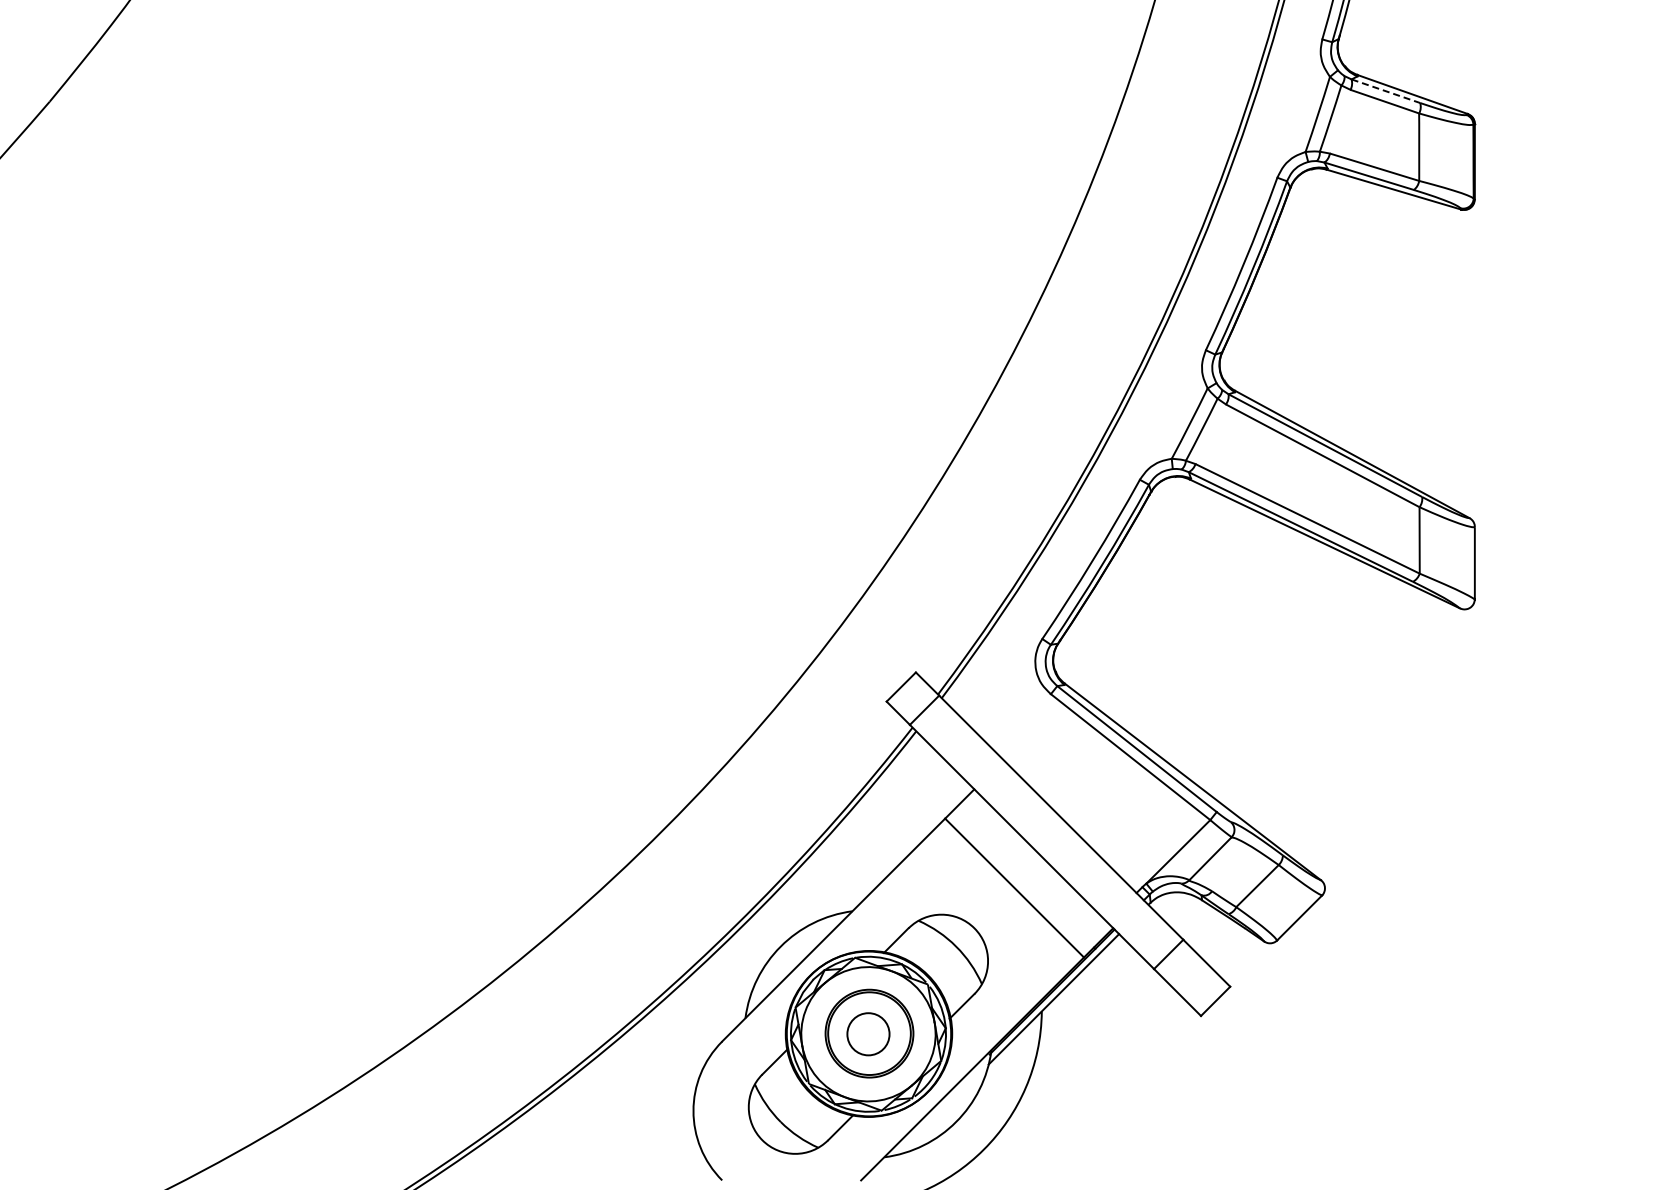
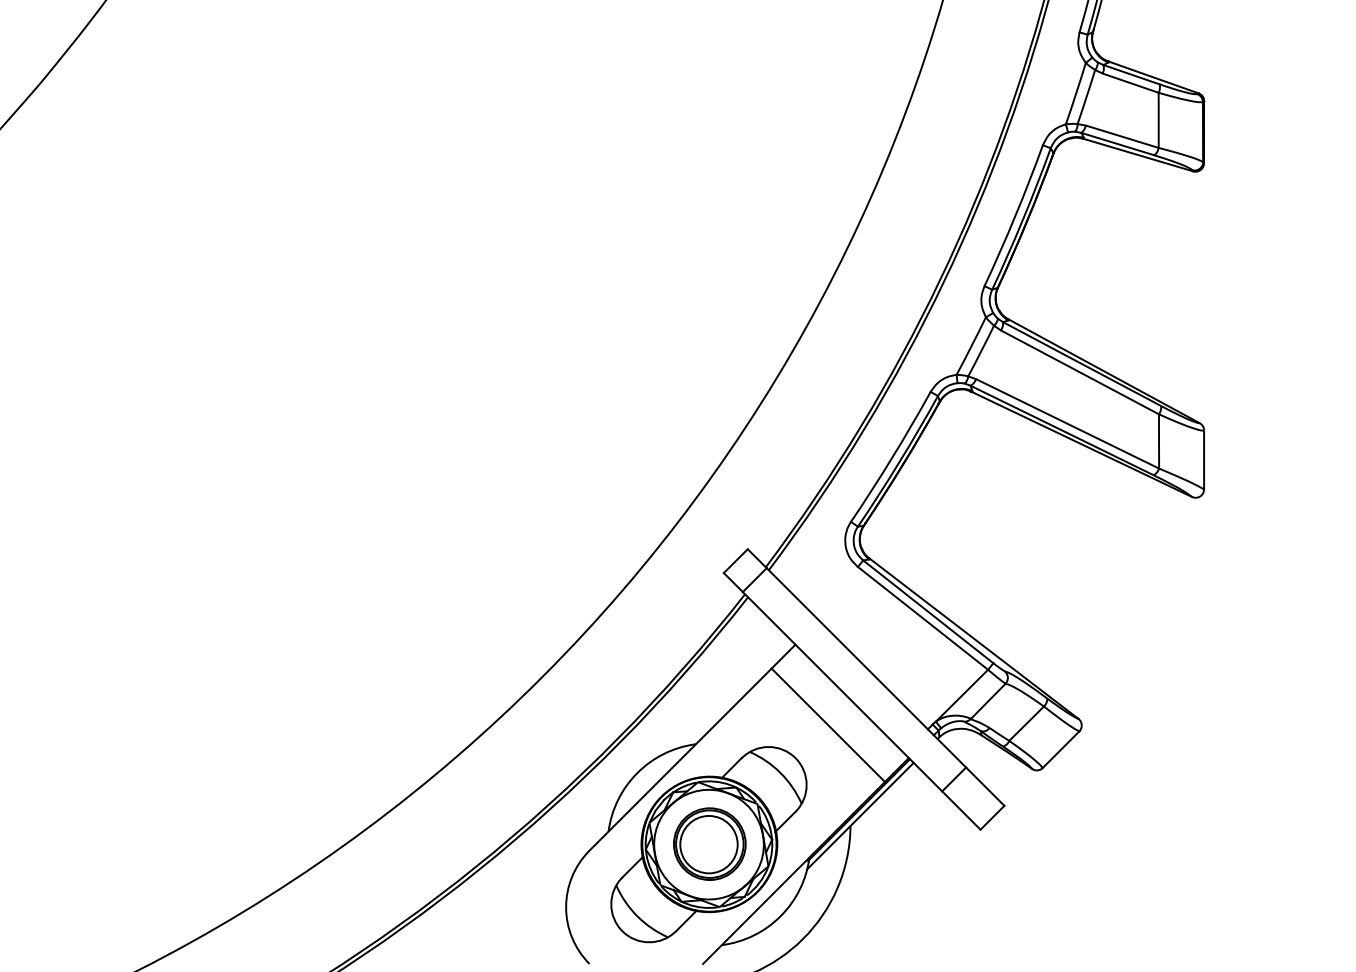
line: (1386, 91) -> (1131, 74), dashed -> solid
circle: (868, 1034) -> (709, 844), size x1.67

